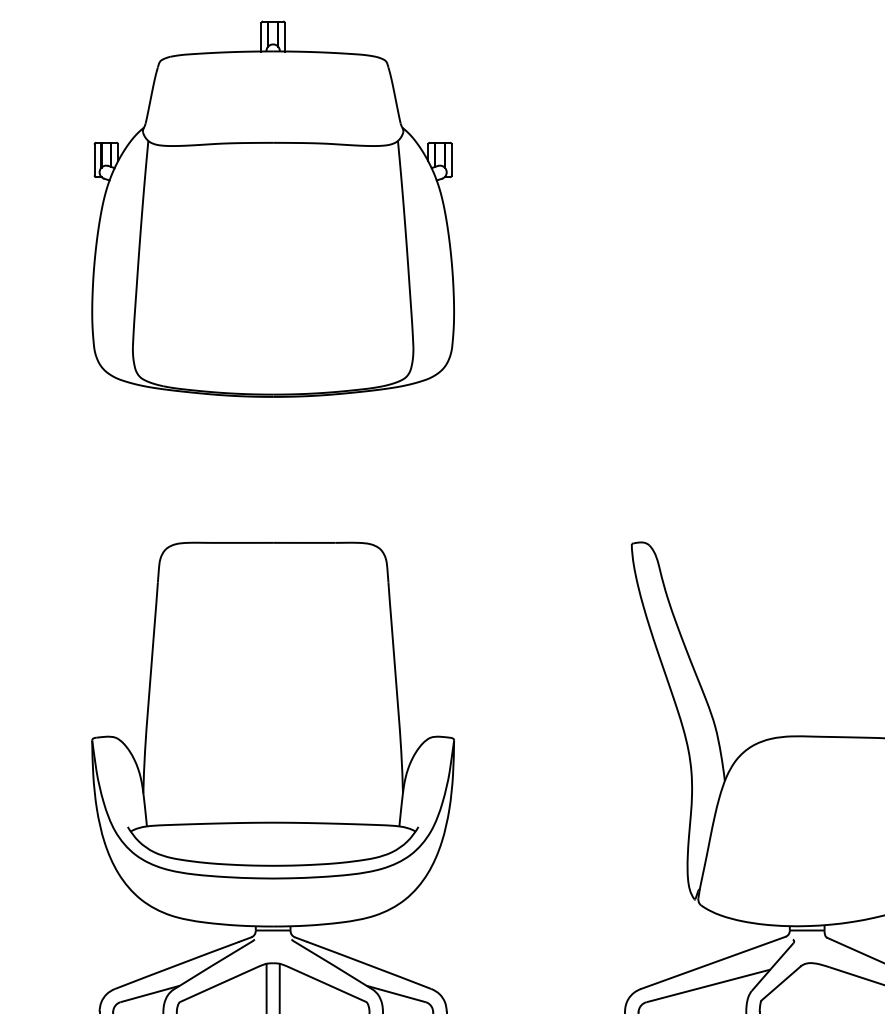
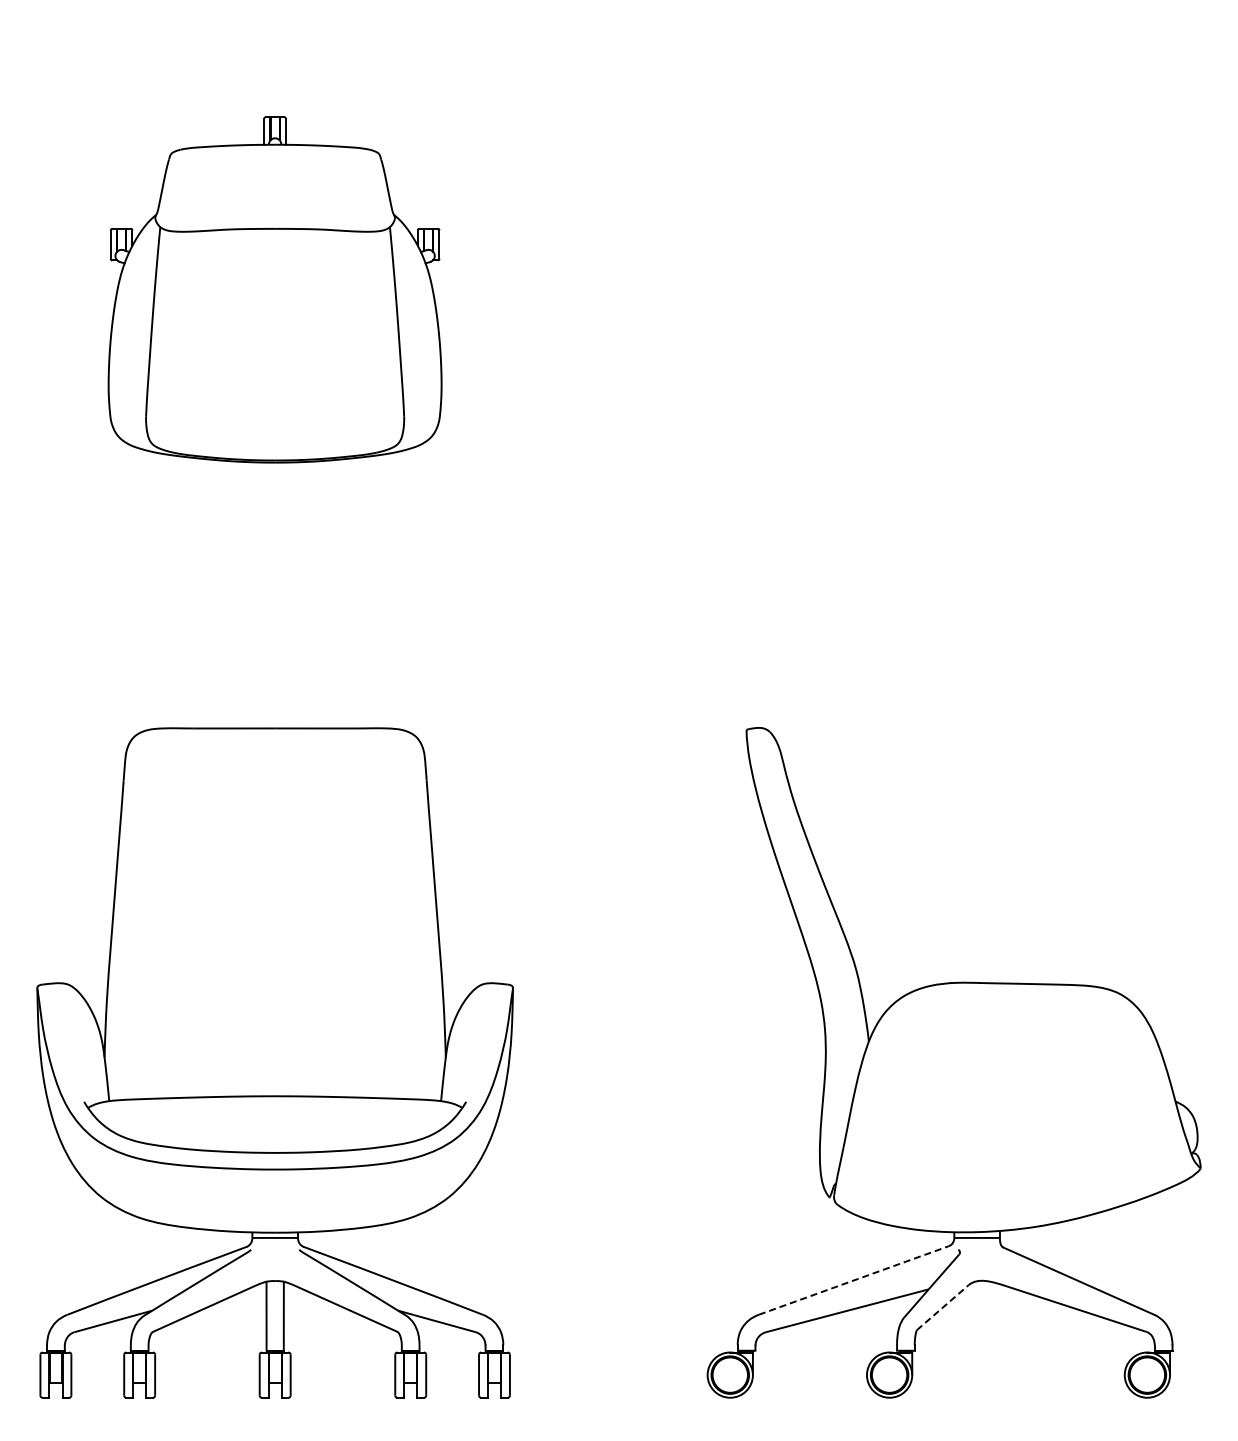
part: (272, 208) -> (274, 289), size x0.7
line: (713, 962) -> (853, 1280), solid -> dashed
line: (781, 983) -> (943, 1307), solid -> dashed

